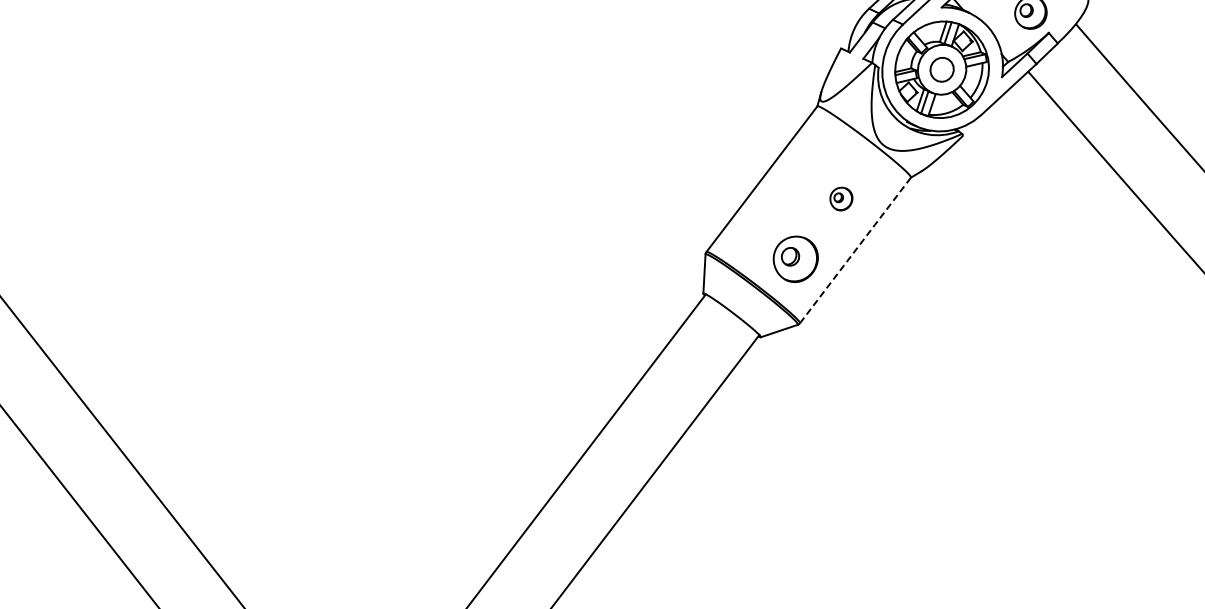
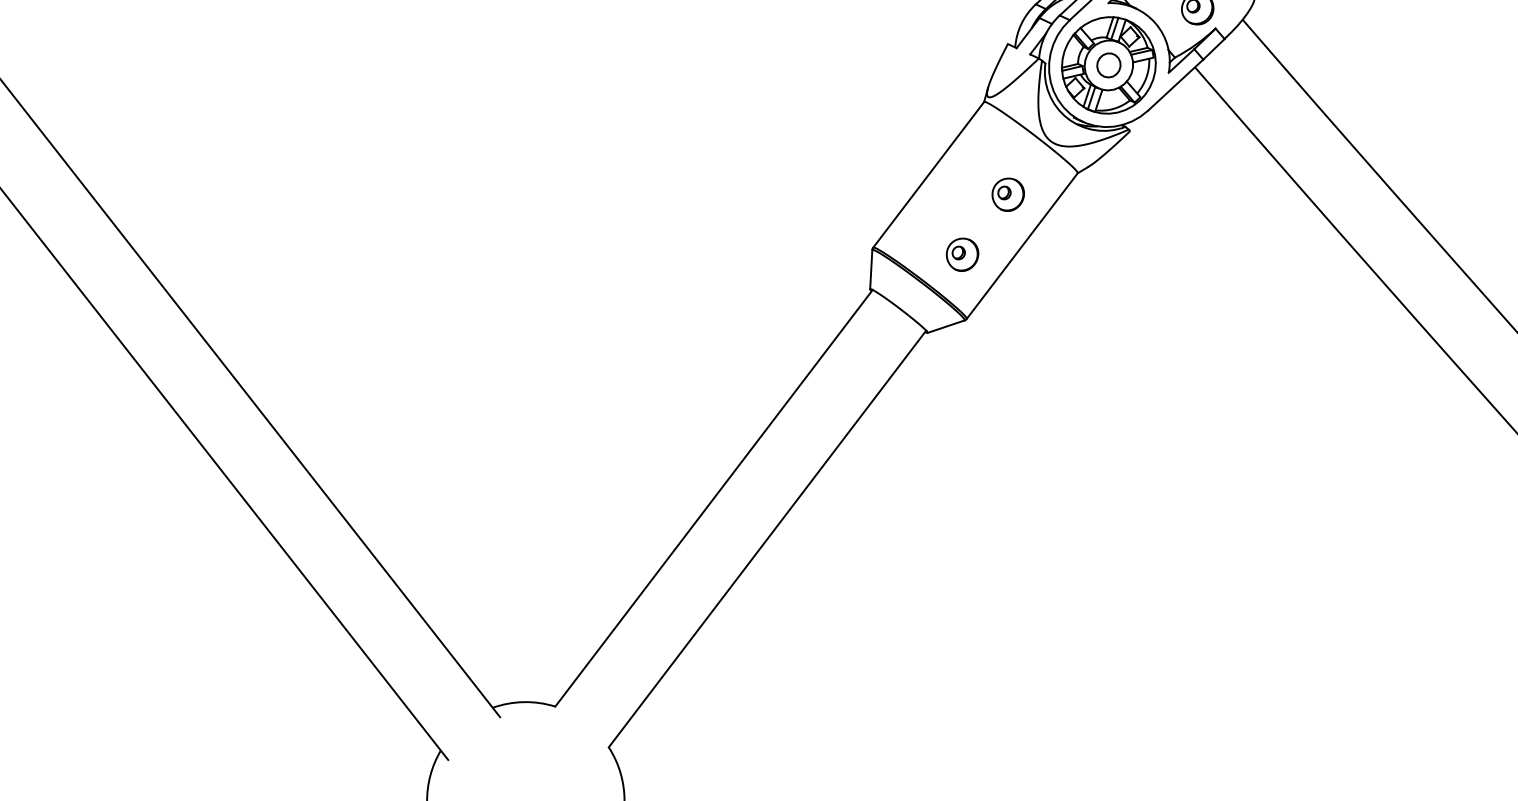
part: (840, 198) -> (1007, 194), size x1.43
line: (855, 250) -> (1022, 246), dashed -> solid
part: (795, 258) -> (962, 254), size x0.71

